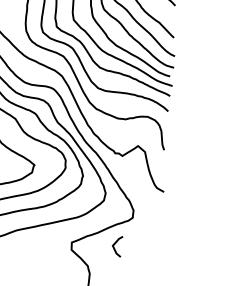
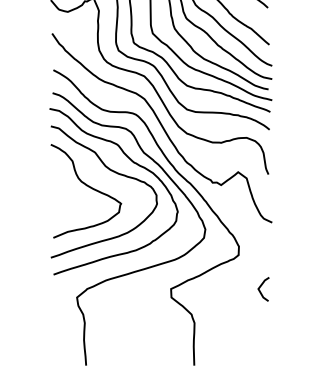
curve: (114, 247) -> (260, 290), moved

